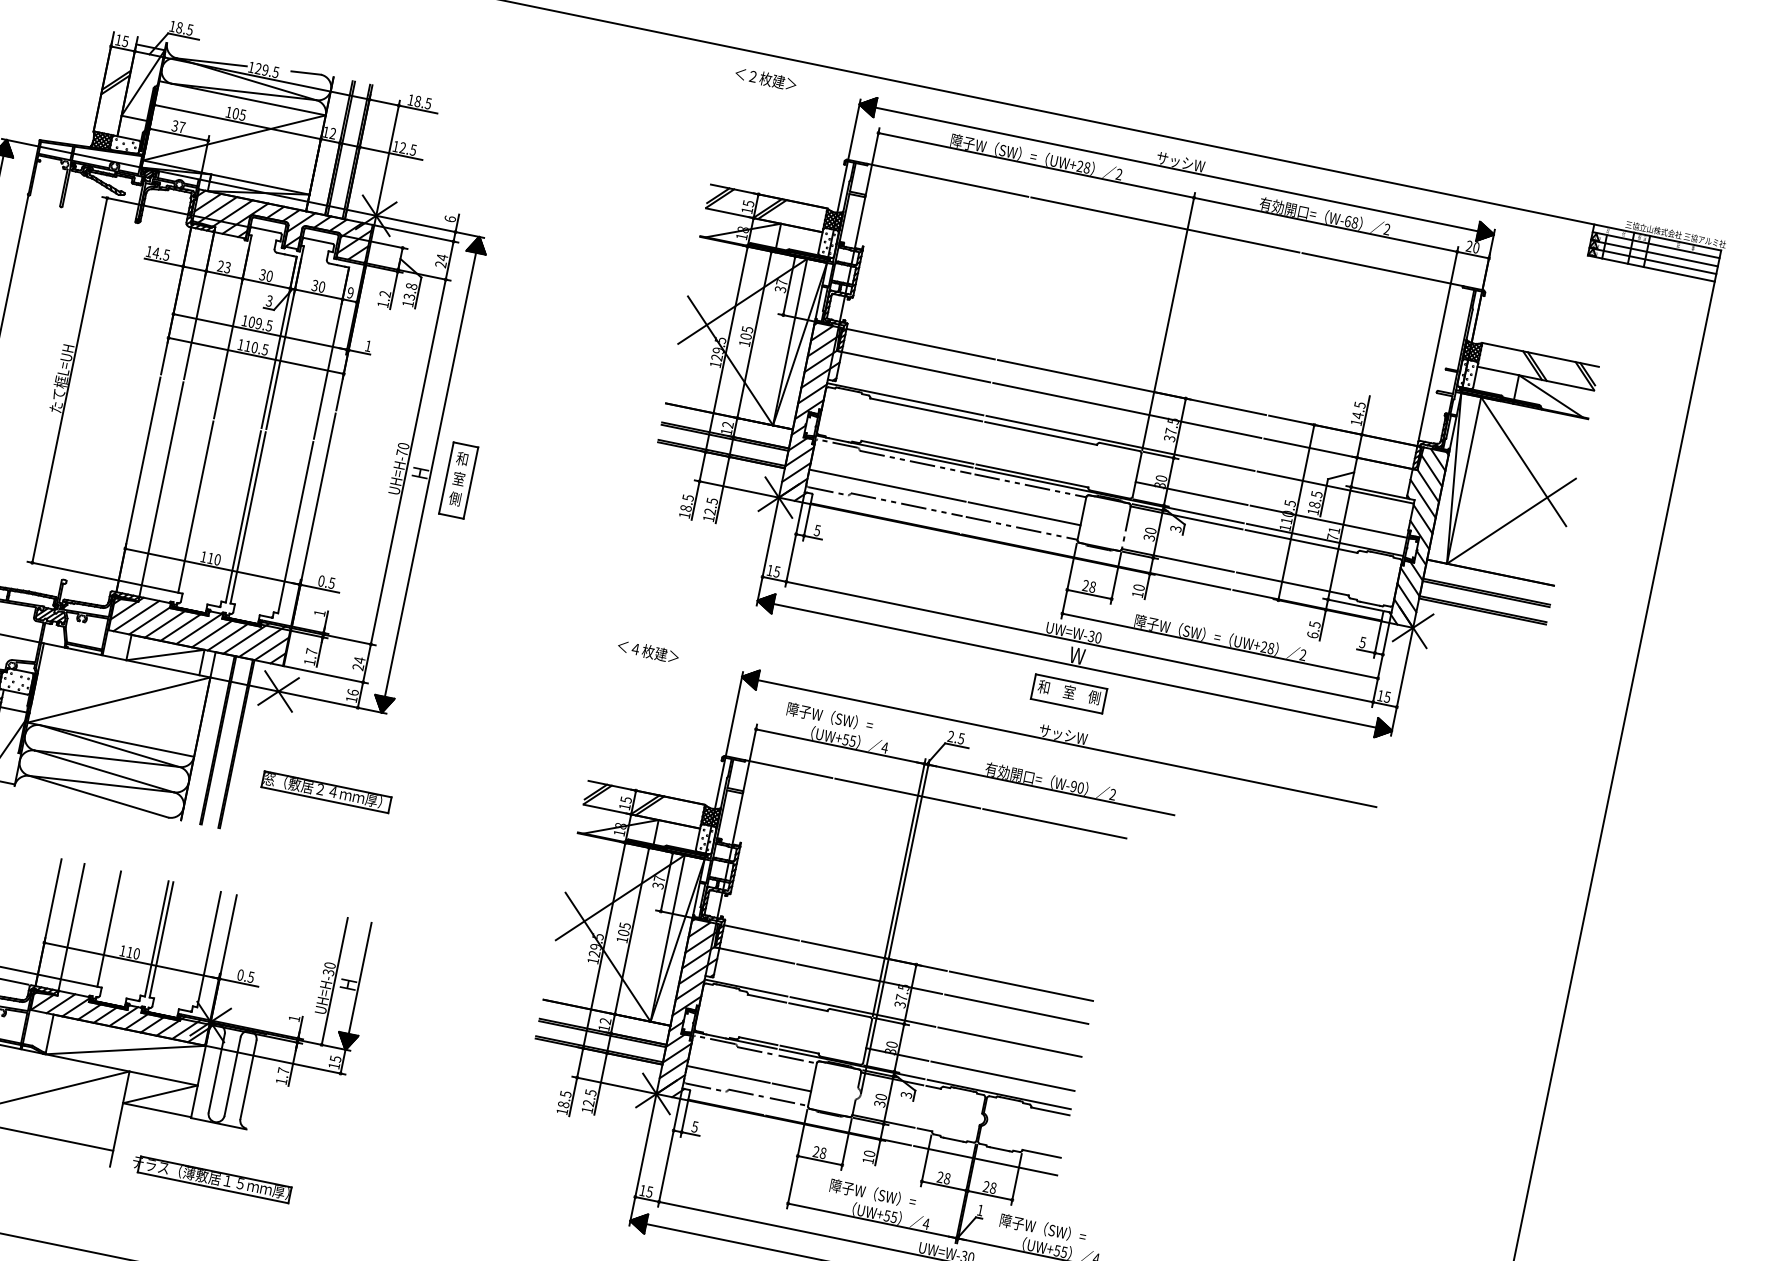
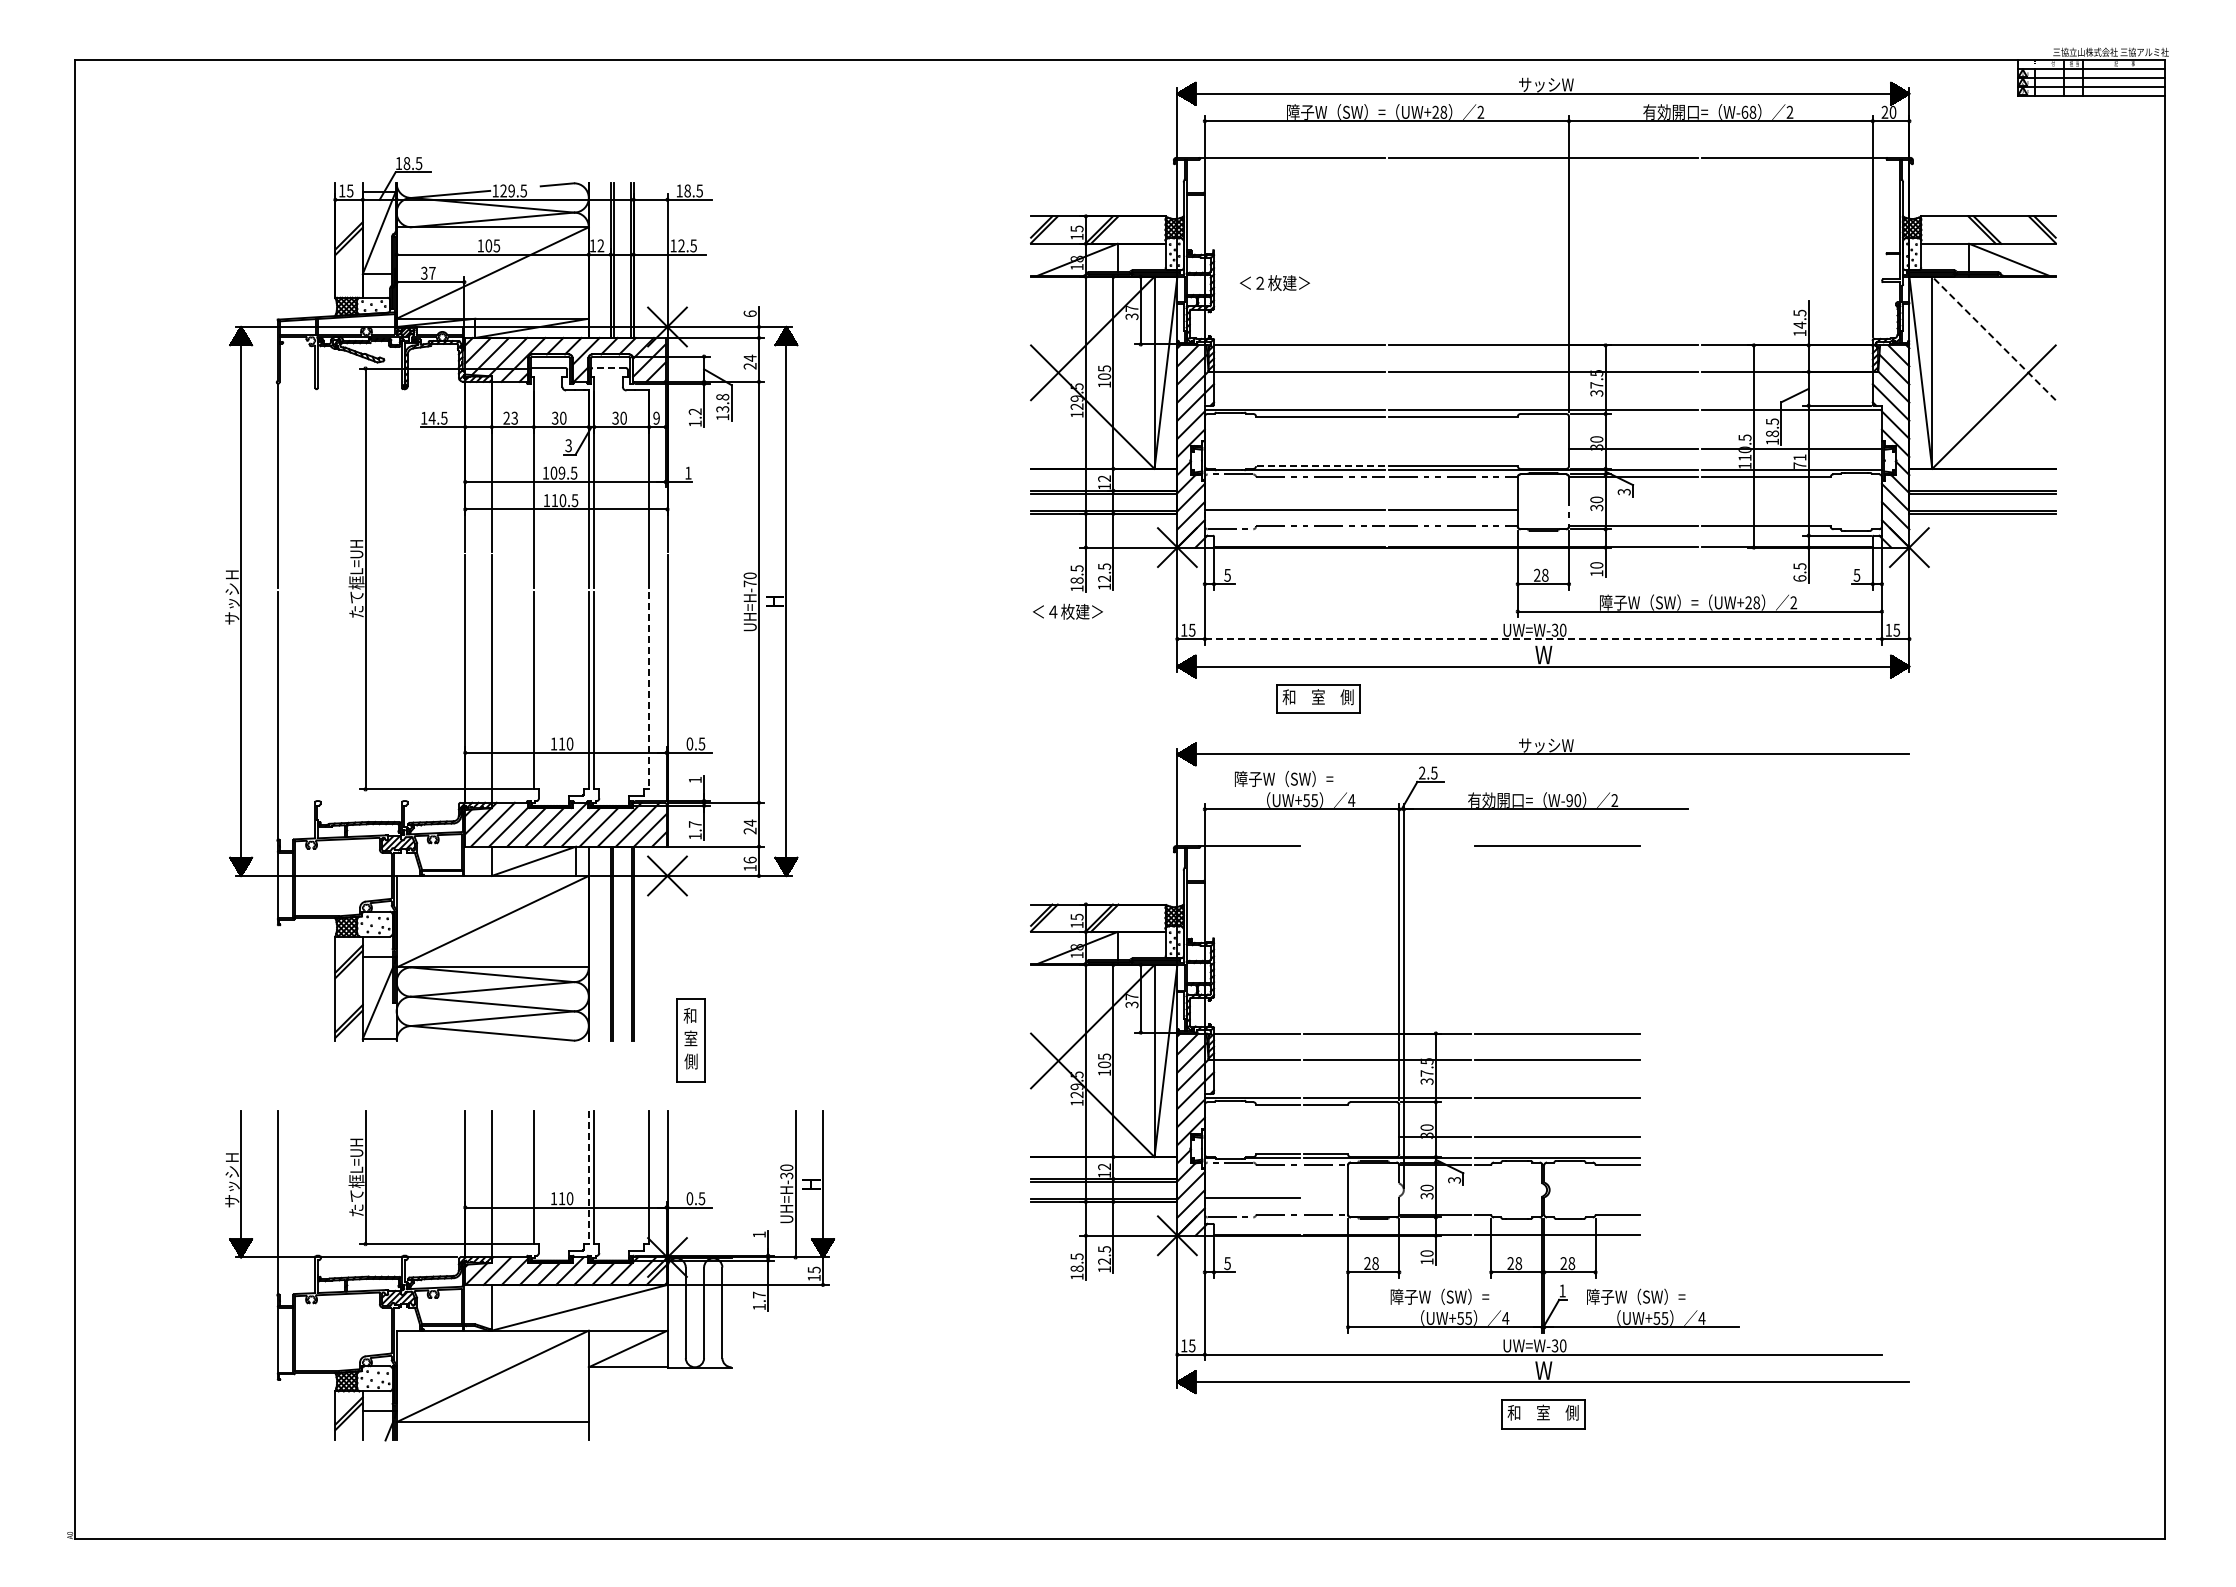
text: (765, 78) -> (1274, 282), moved
line: (317, 240) -> (608, 367), solid -> dashed
line: (917, 451) -> (1320, 465), solid -> dashed
line: (1523, 461) -> (1993, 338), solid -> dashed
part: (458, 480) -> (690, 1040), moved
line: (296, 527) -> (649, 690), solid -> dashed
line: (1079, 642) -> (1543, 639), solid -> dashed
text: (648, 651) -> (1067, 611), moved
part: (1069, 693) -> (1318, 698), moved
part: (326, 792) -> (743, 976), removed
line: (907, 792) -> (1386, 845), removed
line: (156, 938) -> (588, 1177), solid -> dashed
line: (791, 1087) -> (1325, 1197), removed
part: (212, 1178) -> (704, 1430), removed

